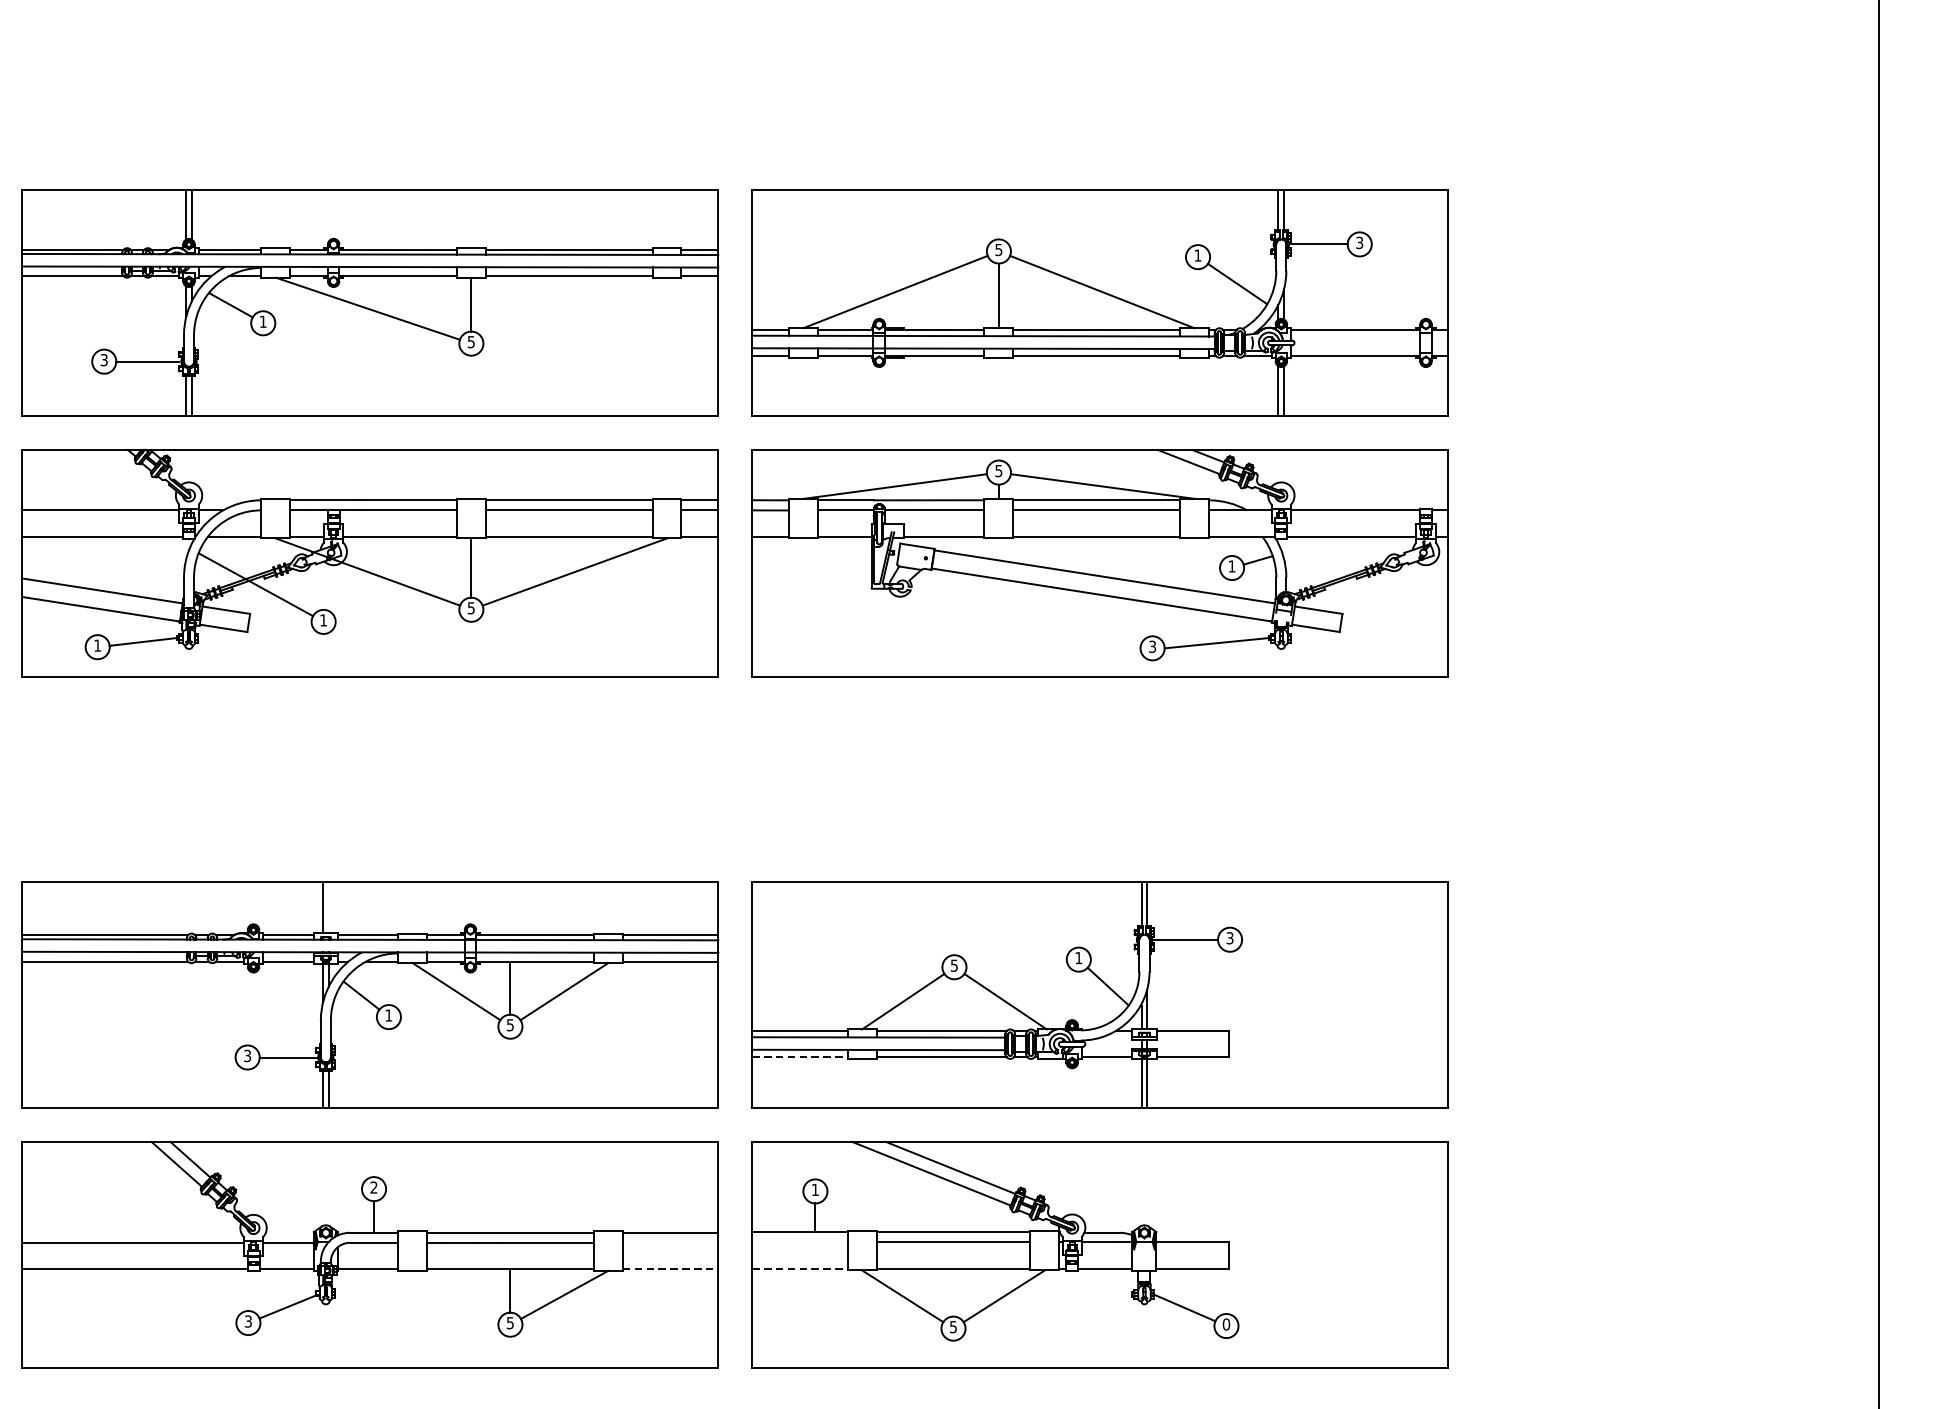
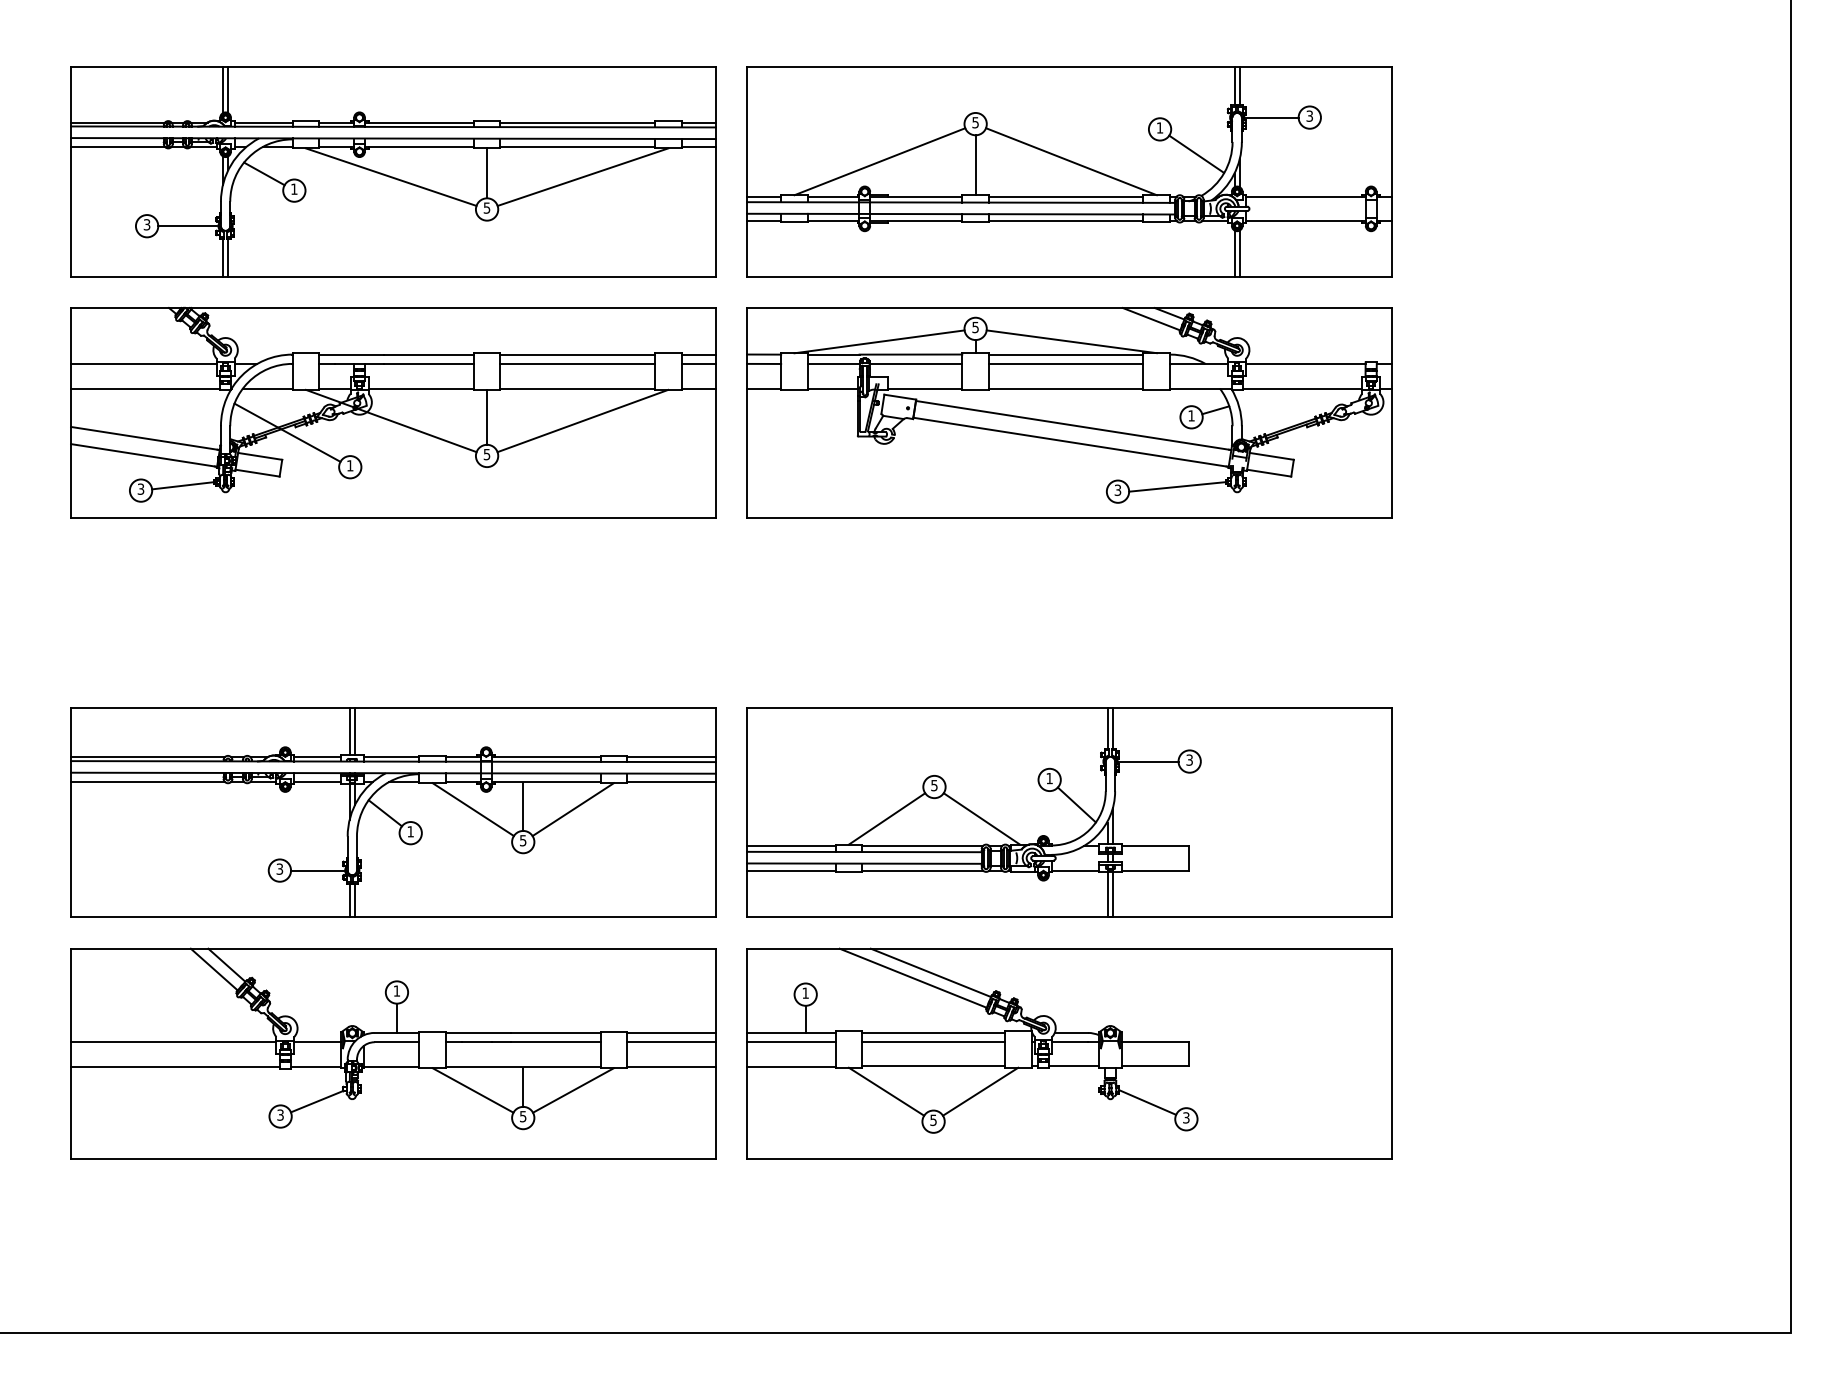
line: (574, 308) -> (582, 176), added
text: (97, 644) -> (140, 488), 1 -> 3
line: (329, 907) -> (355, 731), added
line: (800, 1057) -> (791, 870), dashed -> solid
text: (373, 1186) -> (396, 990), 2 -> 1
line: (800, 1242) -> (791, 1041), added
line: (670, 1243) -> (671, 1042), added
line: (671, 1269) -> (672, 1066), dashed -> solid
line: (800, 1269) -> (791, 1066), dashed -> solid
line: (455, 1294) -> (472, 1090), added
text: (1226, 1324) -> (1186, 1117), 0 -> 3

